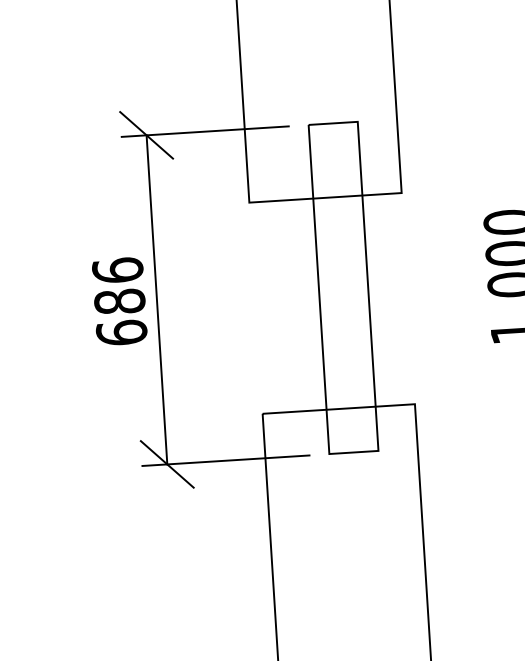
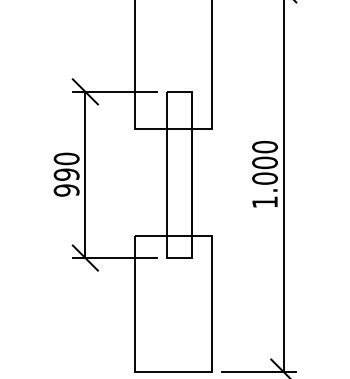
text: (119, 301) -> (66, 174), 686 -> 990

